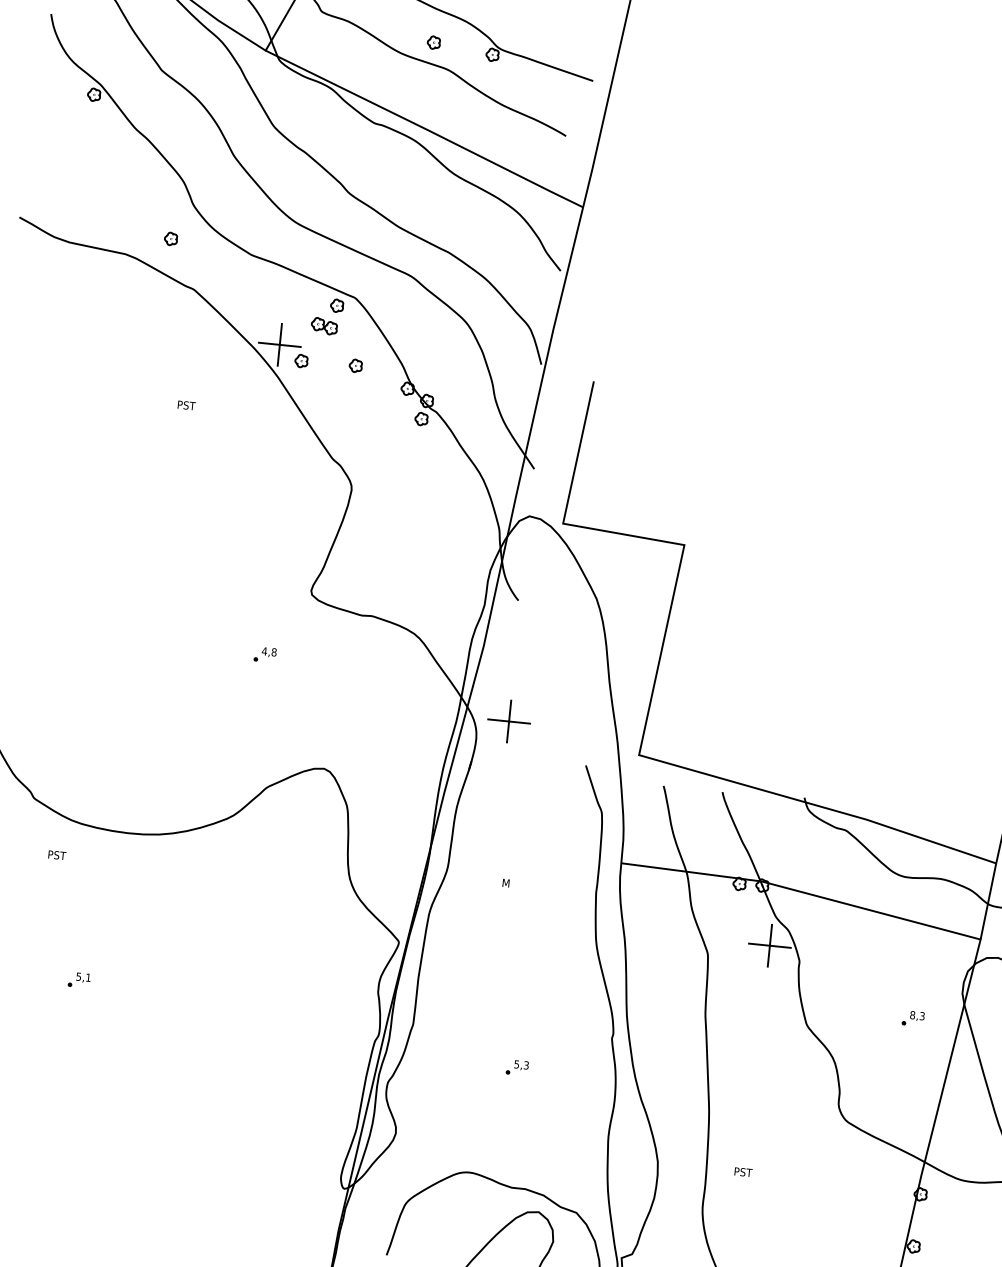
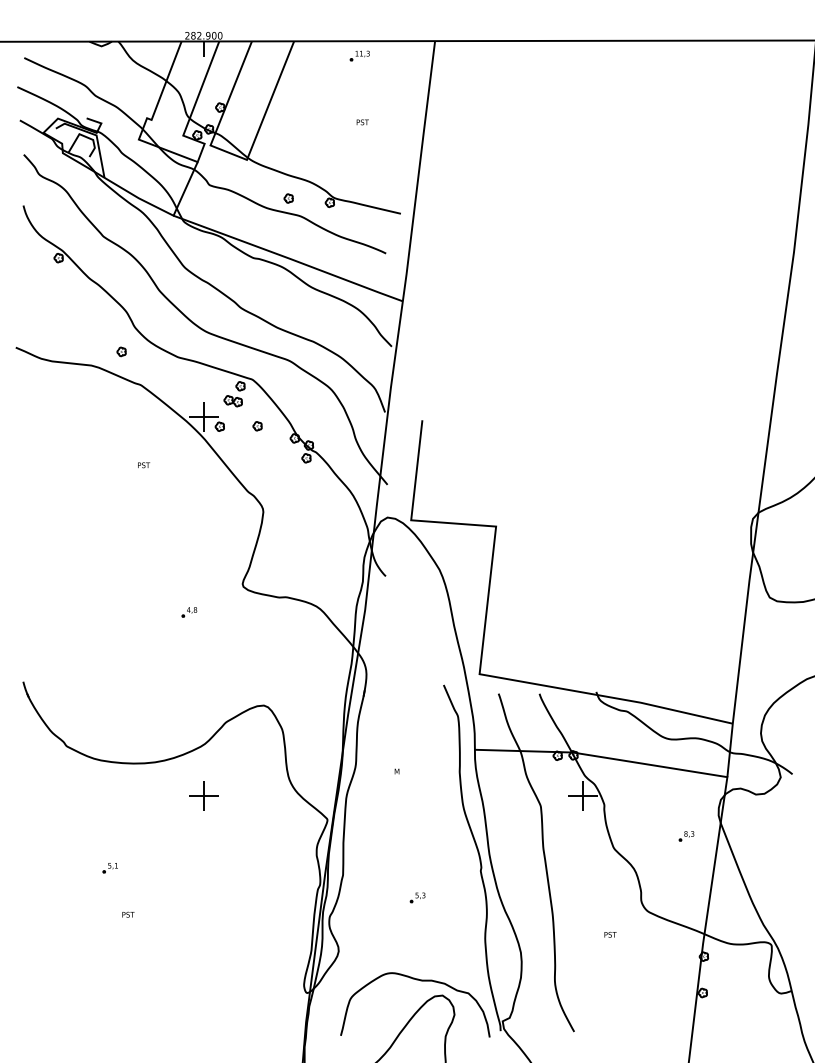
part: (265, 655) -> (189, 612), moved
part: (508, 720) -> (203, 795), moved
text: (57, 854) -> (128, 914), moved
text: (743, 1171) -> (610, 934), moved

